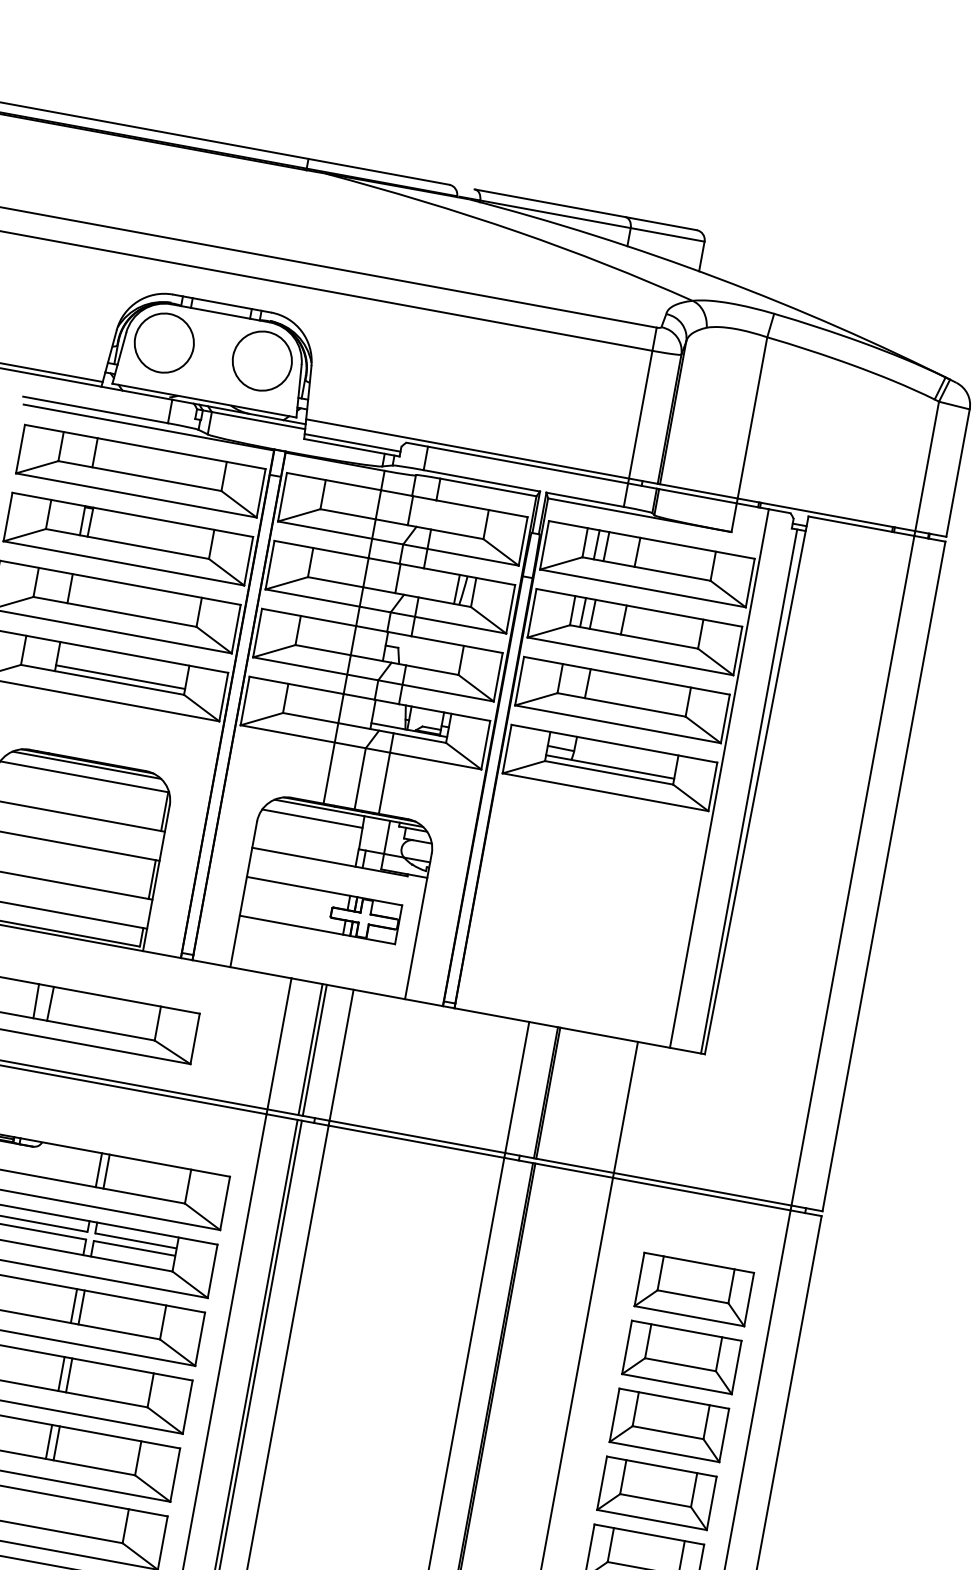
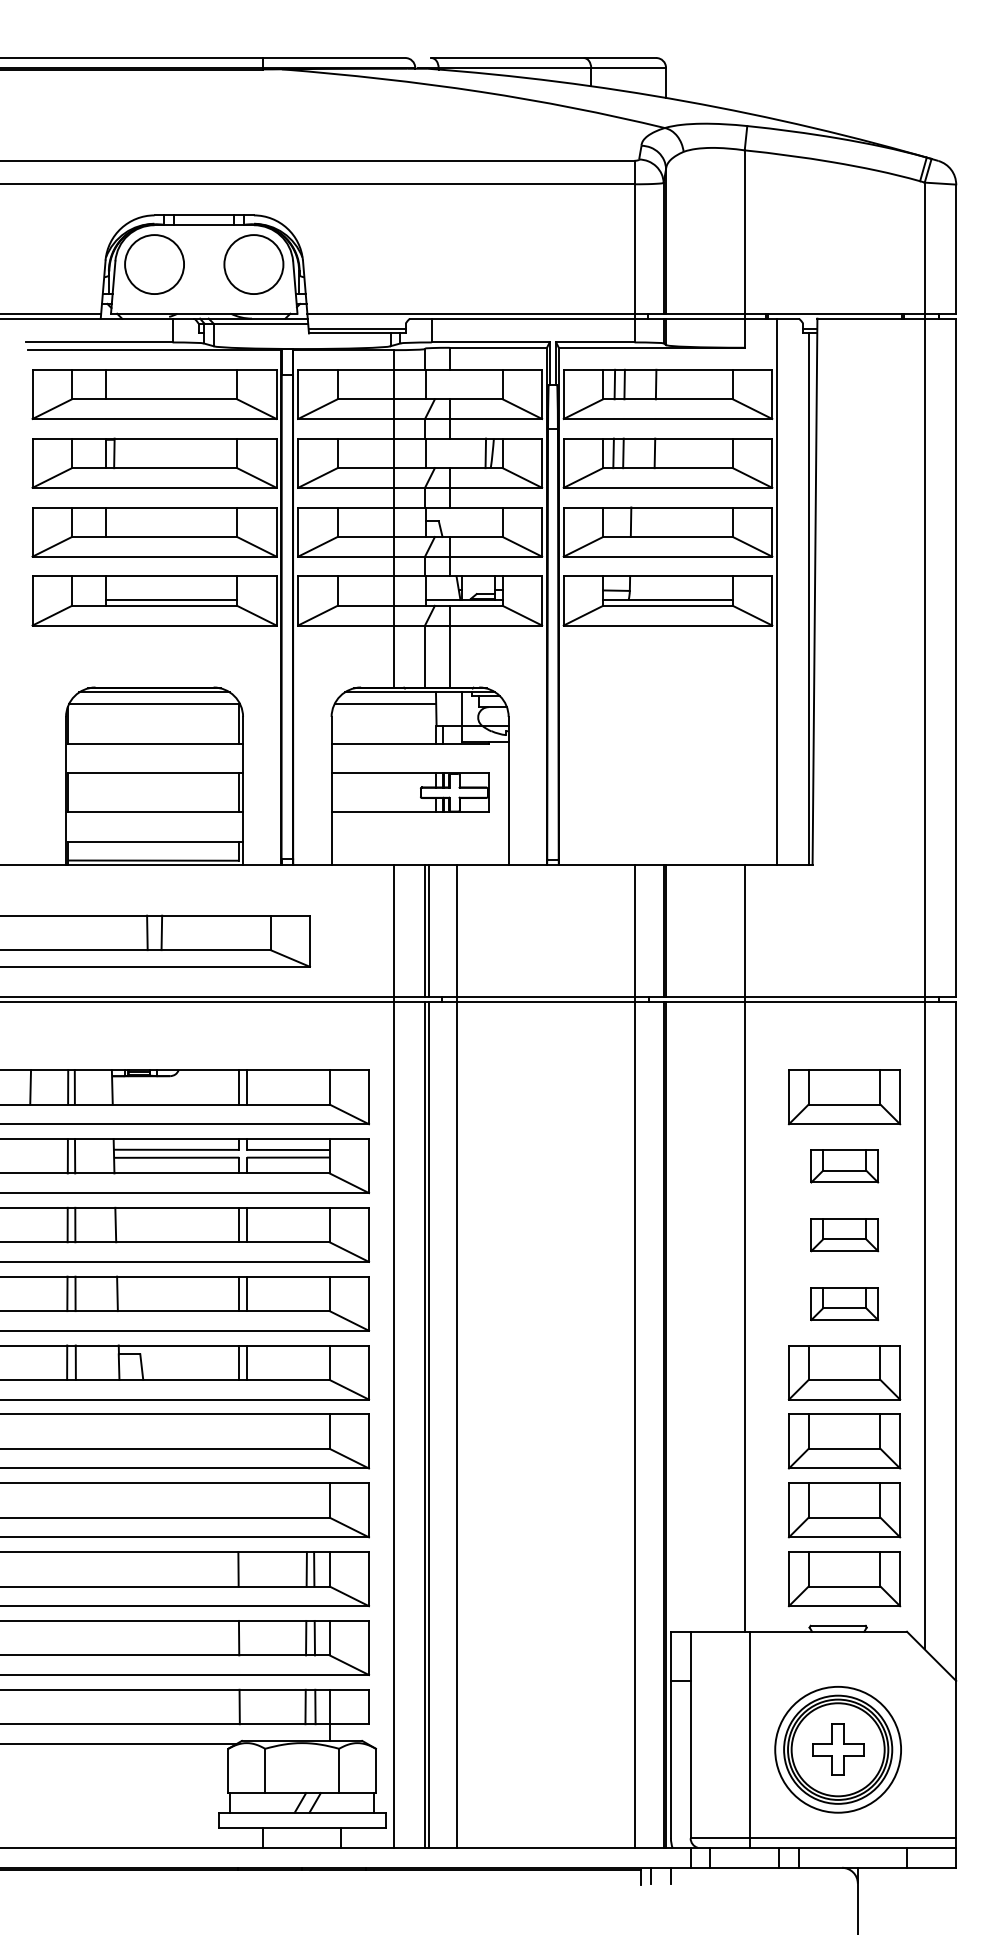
part: (681, 1357) -> (844, 1166), size x0.6
part: (669, 1425) -> (844, 1234), size x0.6
part: (656, 1493) -> (844, 1303), size x0.6

